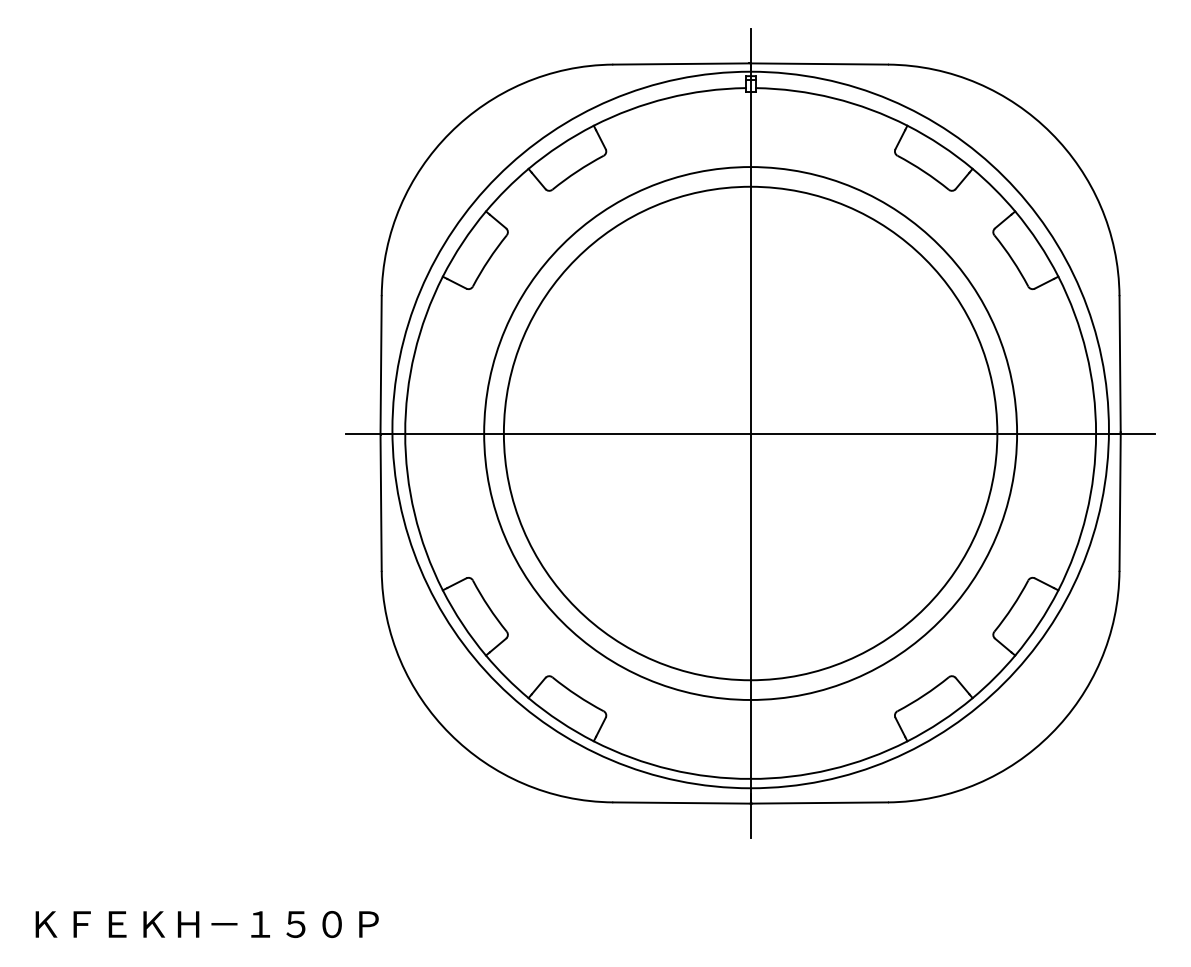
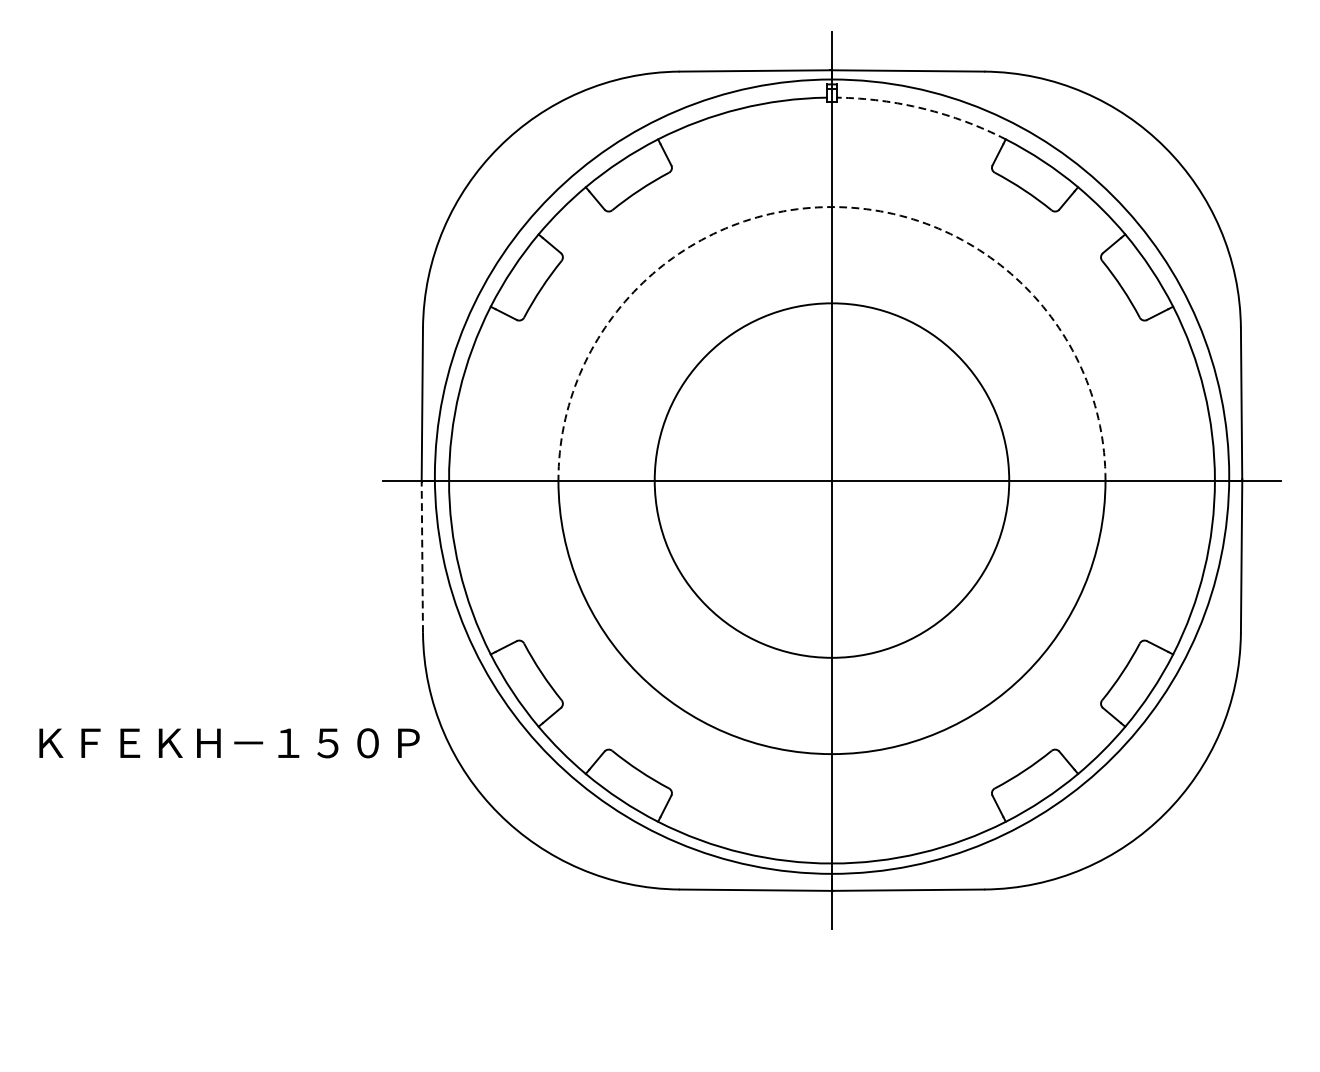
arc: (833, 98) -> (923, 109), solid -> dashed
arc: (750, 186) -> (831, 206), solid -> dashed
circle: (750, 433) -> (831, 480), size x0.6
line: (381, 502) -> (422, 557), solid -> dashed
text: (206, 924) -> (228, 743), moved

